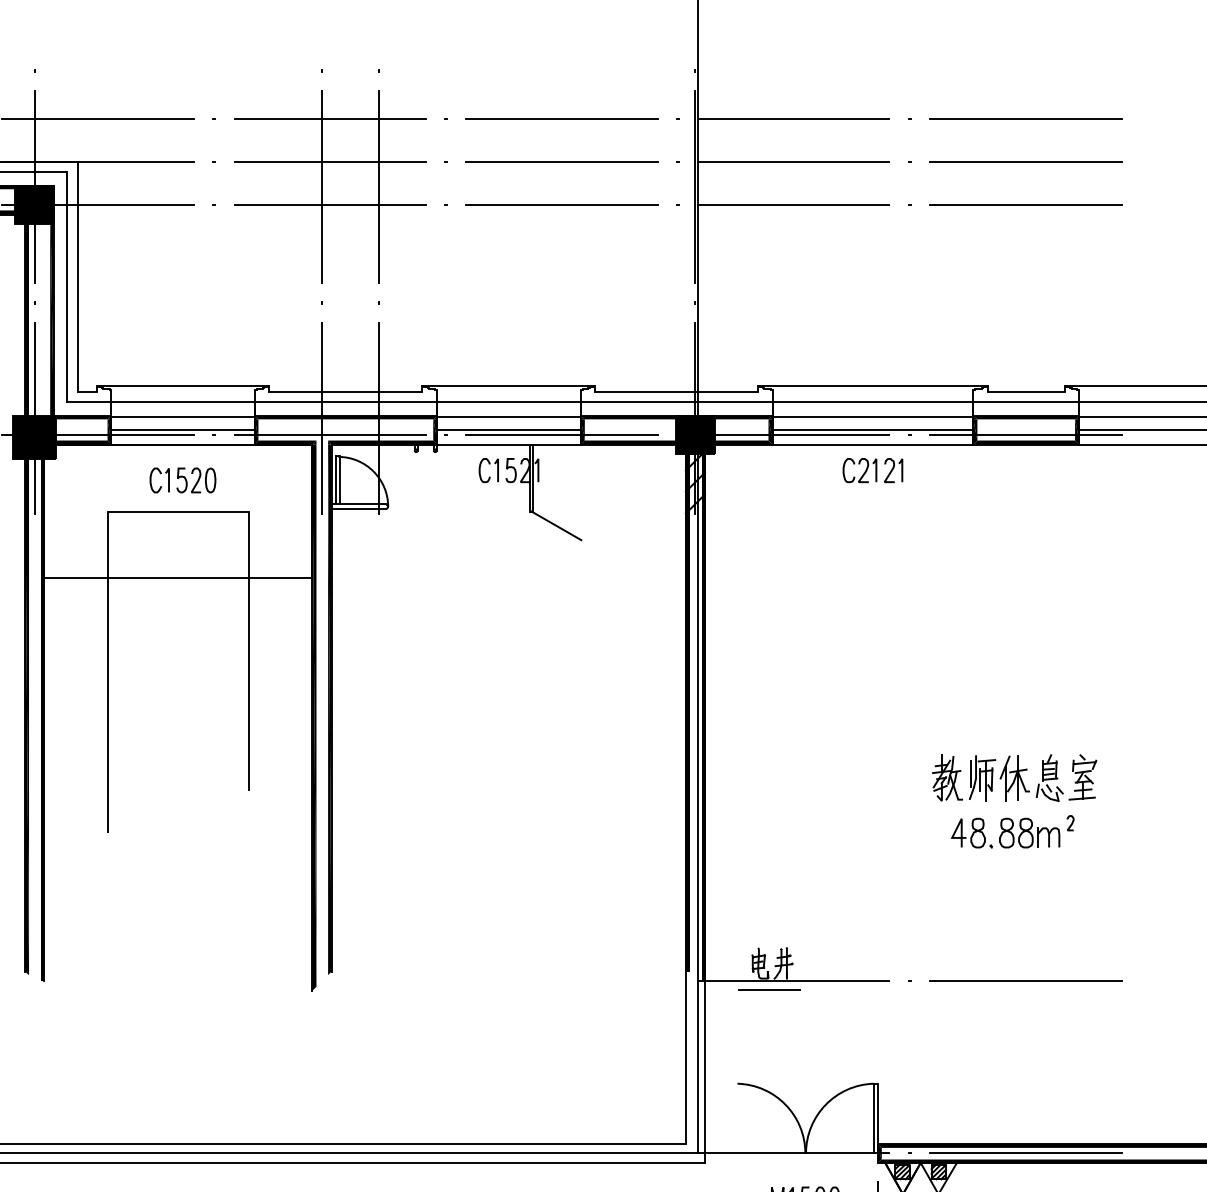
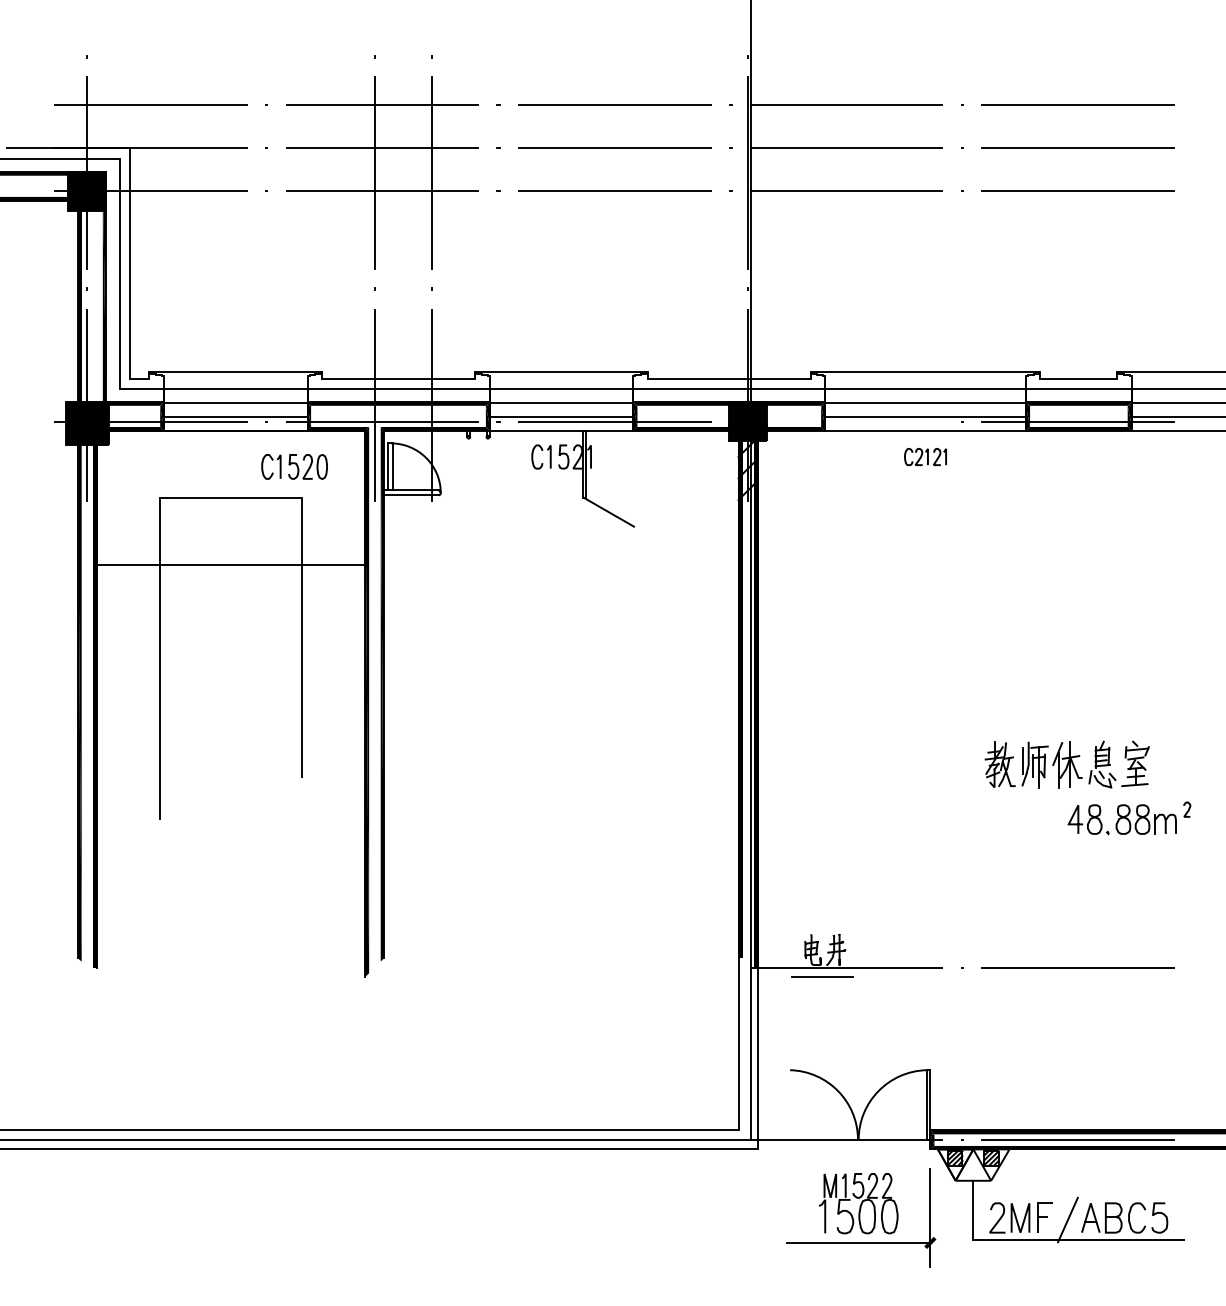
line: (792, 435) -> (845, 421), removed
part: (872, 470) -> (925, 456), size x0.7
part: (182, 480) -> (294, 466), moved
part: (1012, 832) -> (1129, 818), moved

